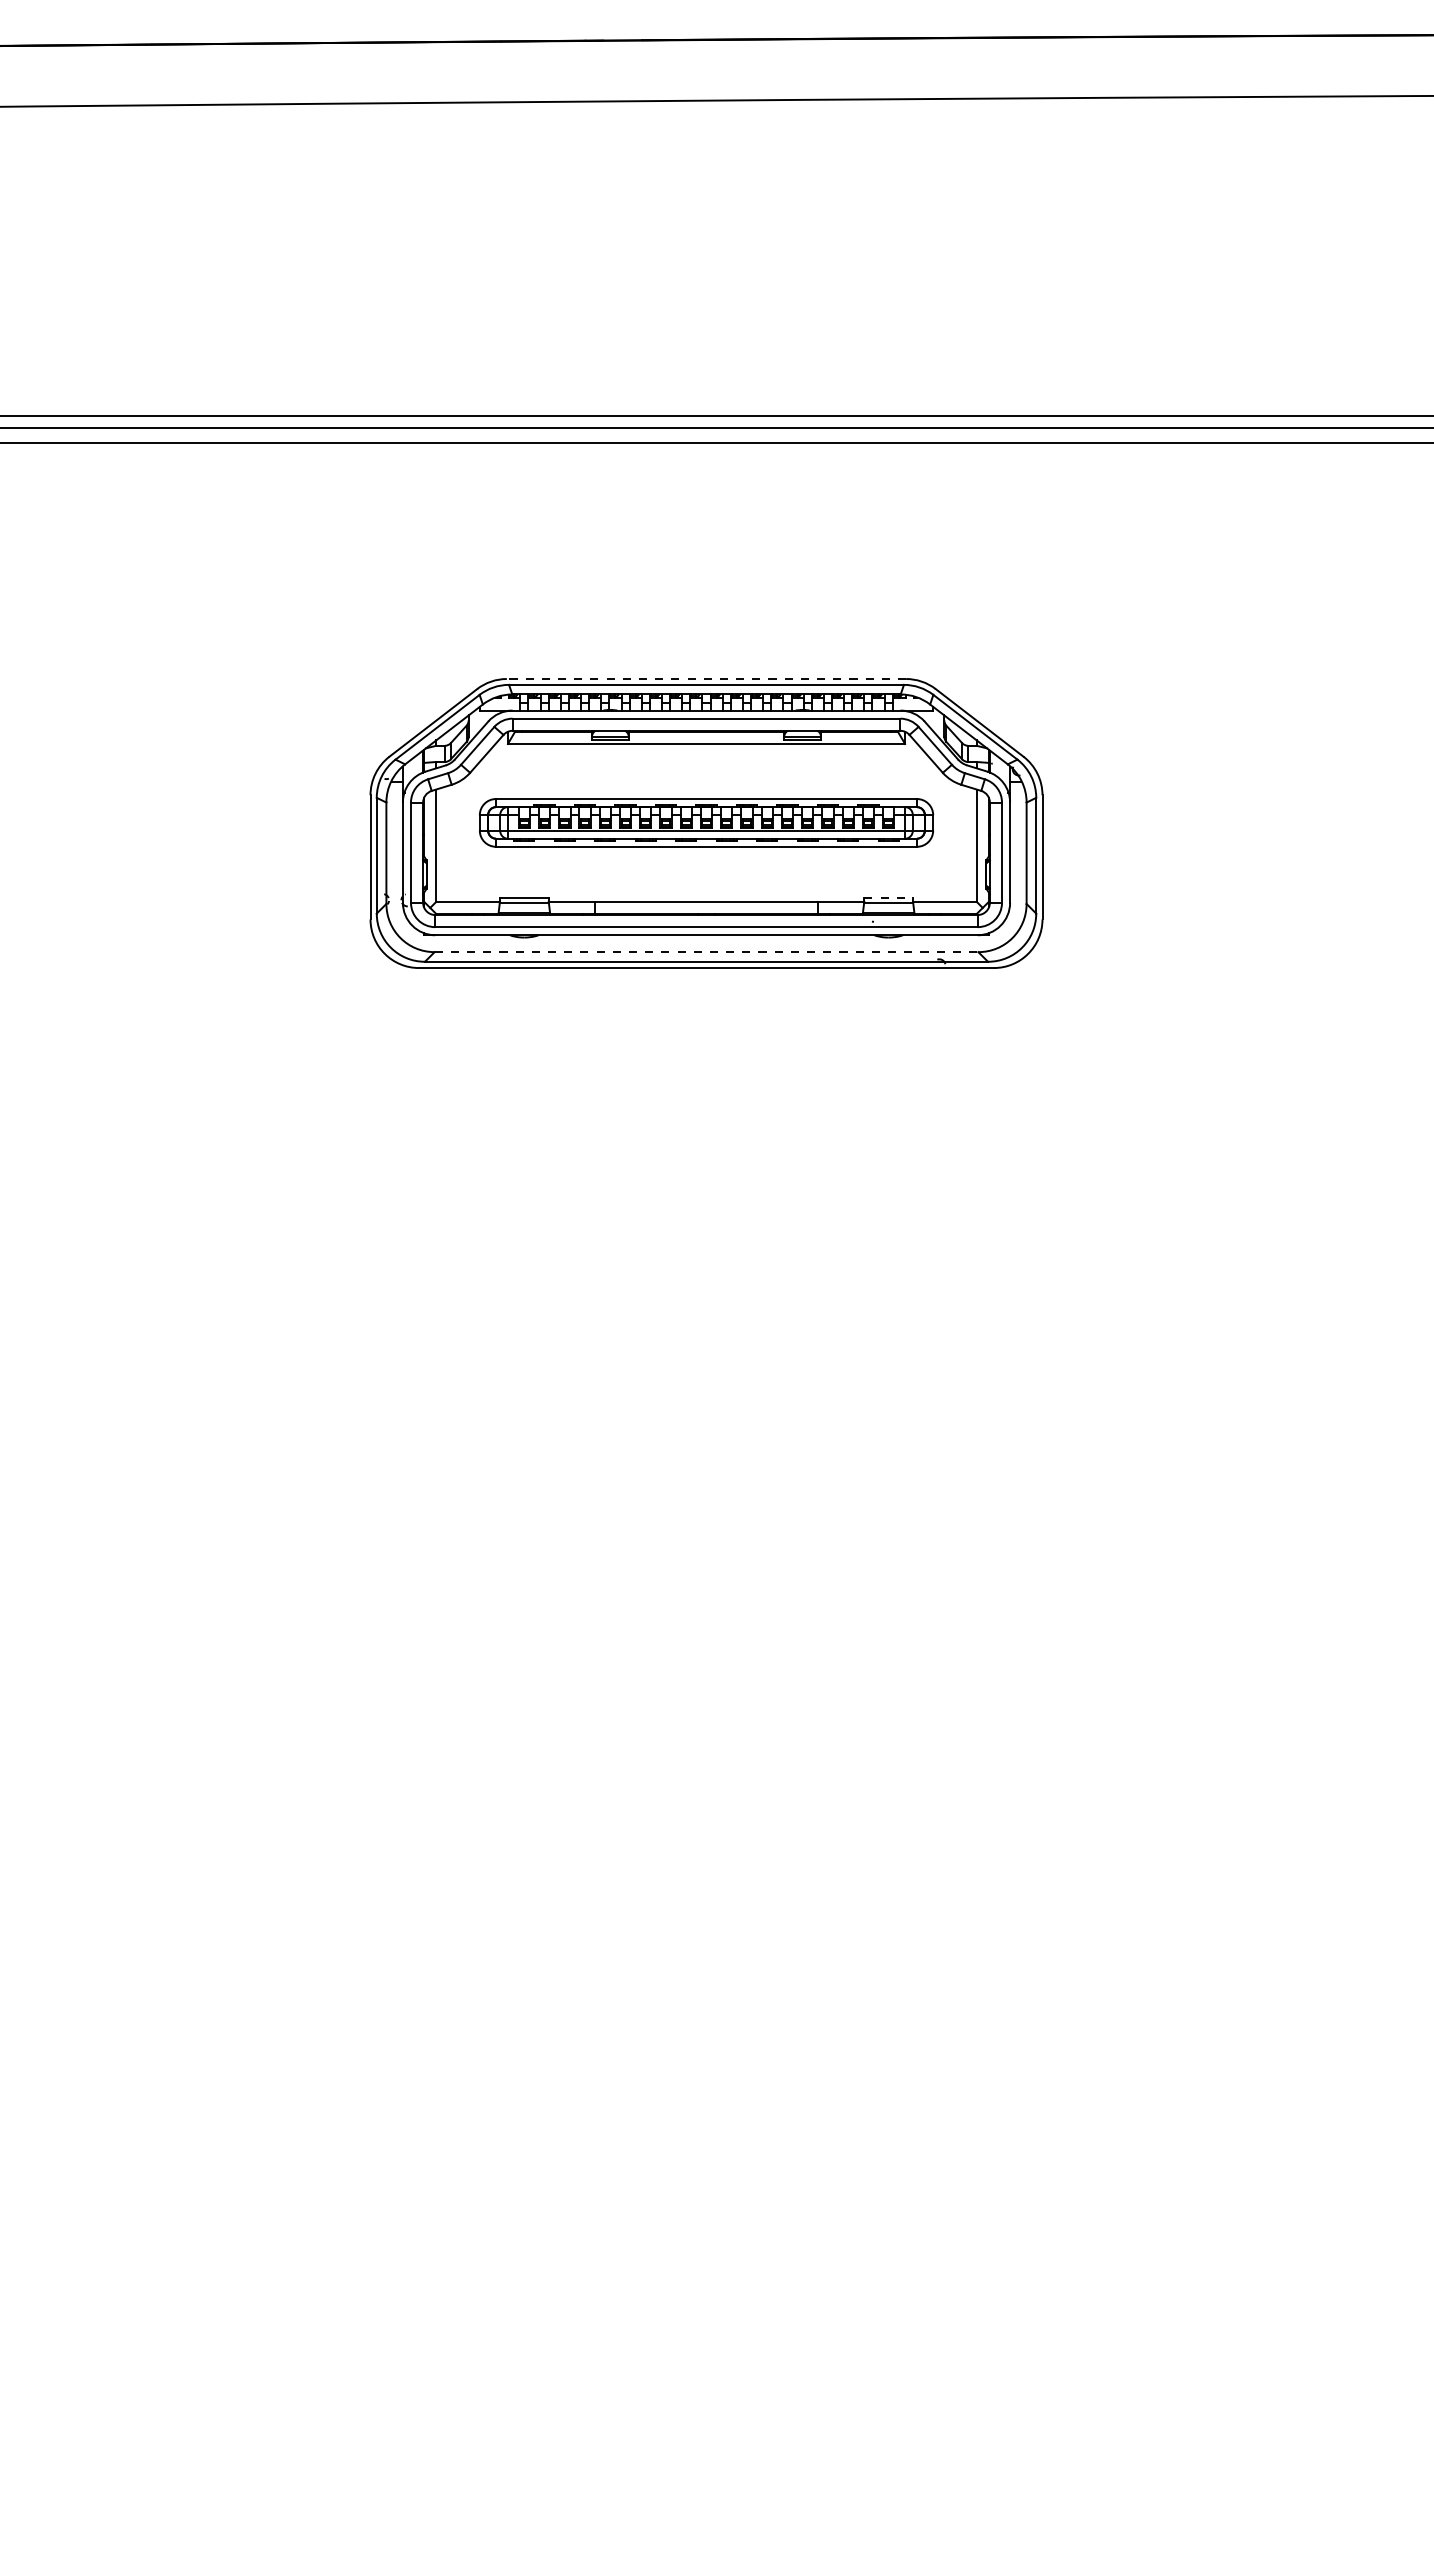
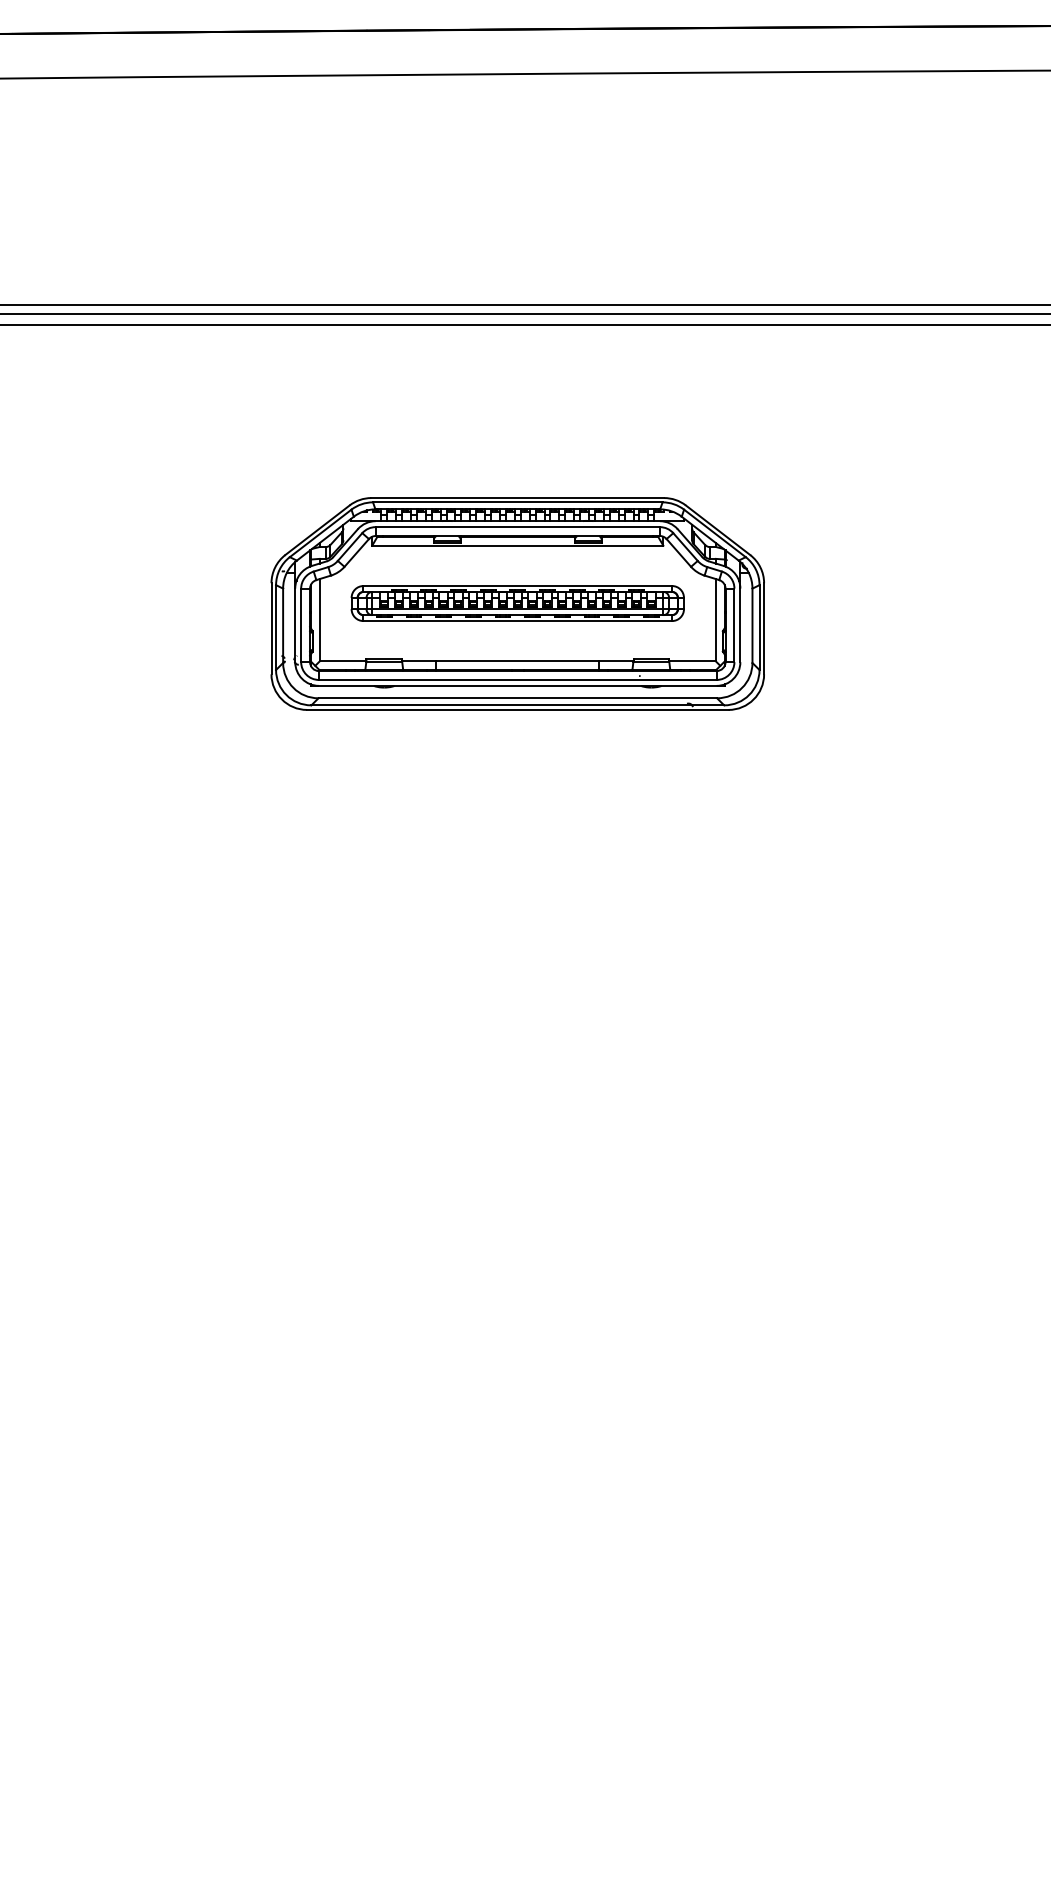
line: (706, 679) -> (517, 498), dashed -> solid
line: (889, 898) -> (651, 658), dashed -> solid
line: (706, 952) -> (517, 698), dashed -> solid

